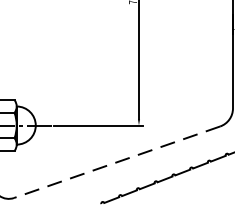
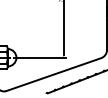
line: (116, 162) -> (53, 74), dashed -> solid

